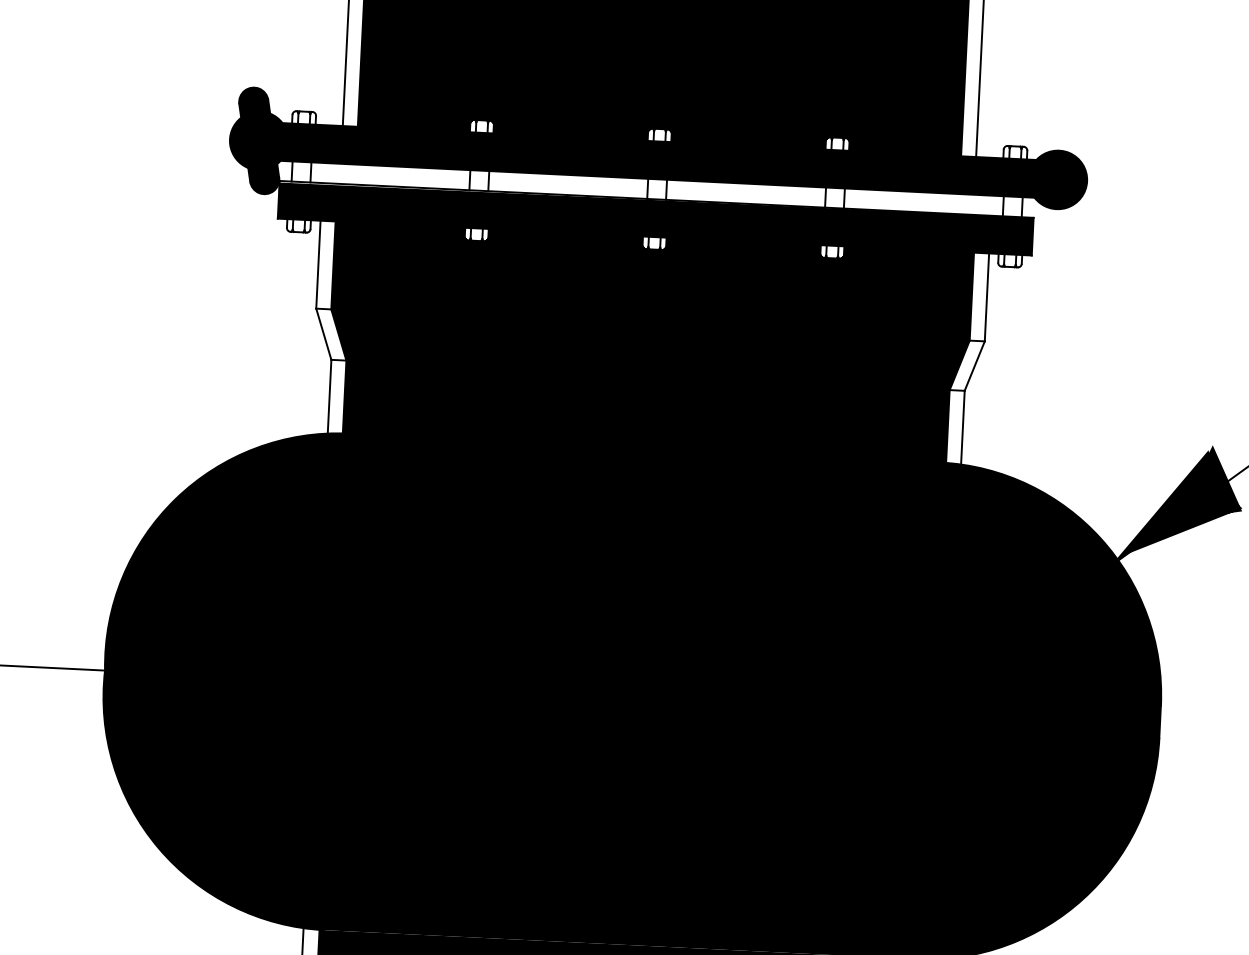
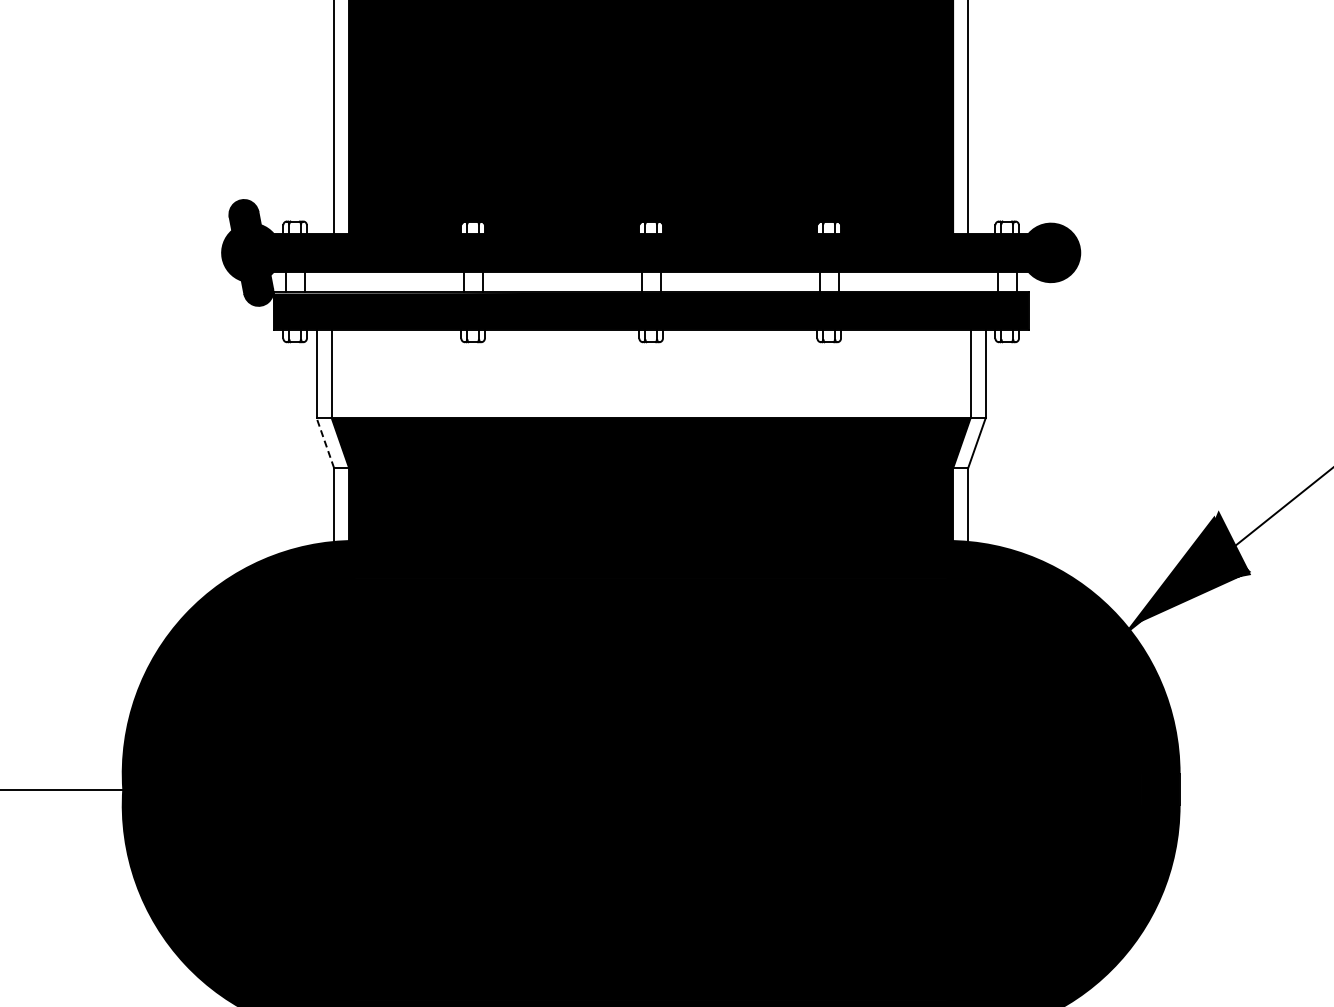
fill: (652, 280) -> (650, 373), removed
line: (324, 333) -> (325, 442), solid -> dashed

